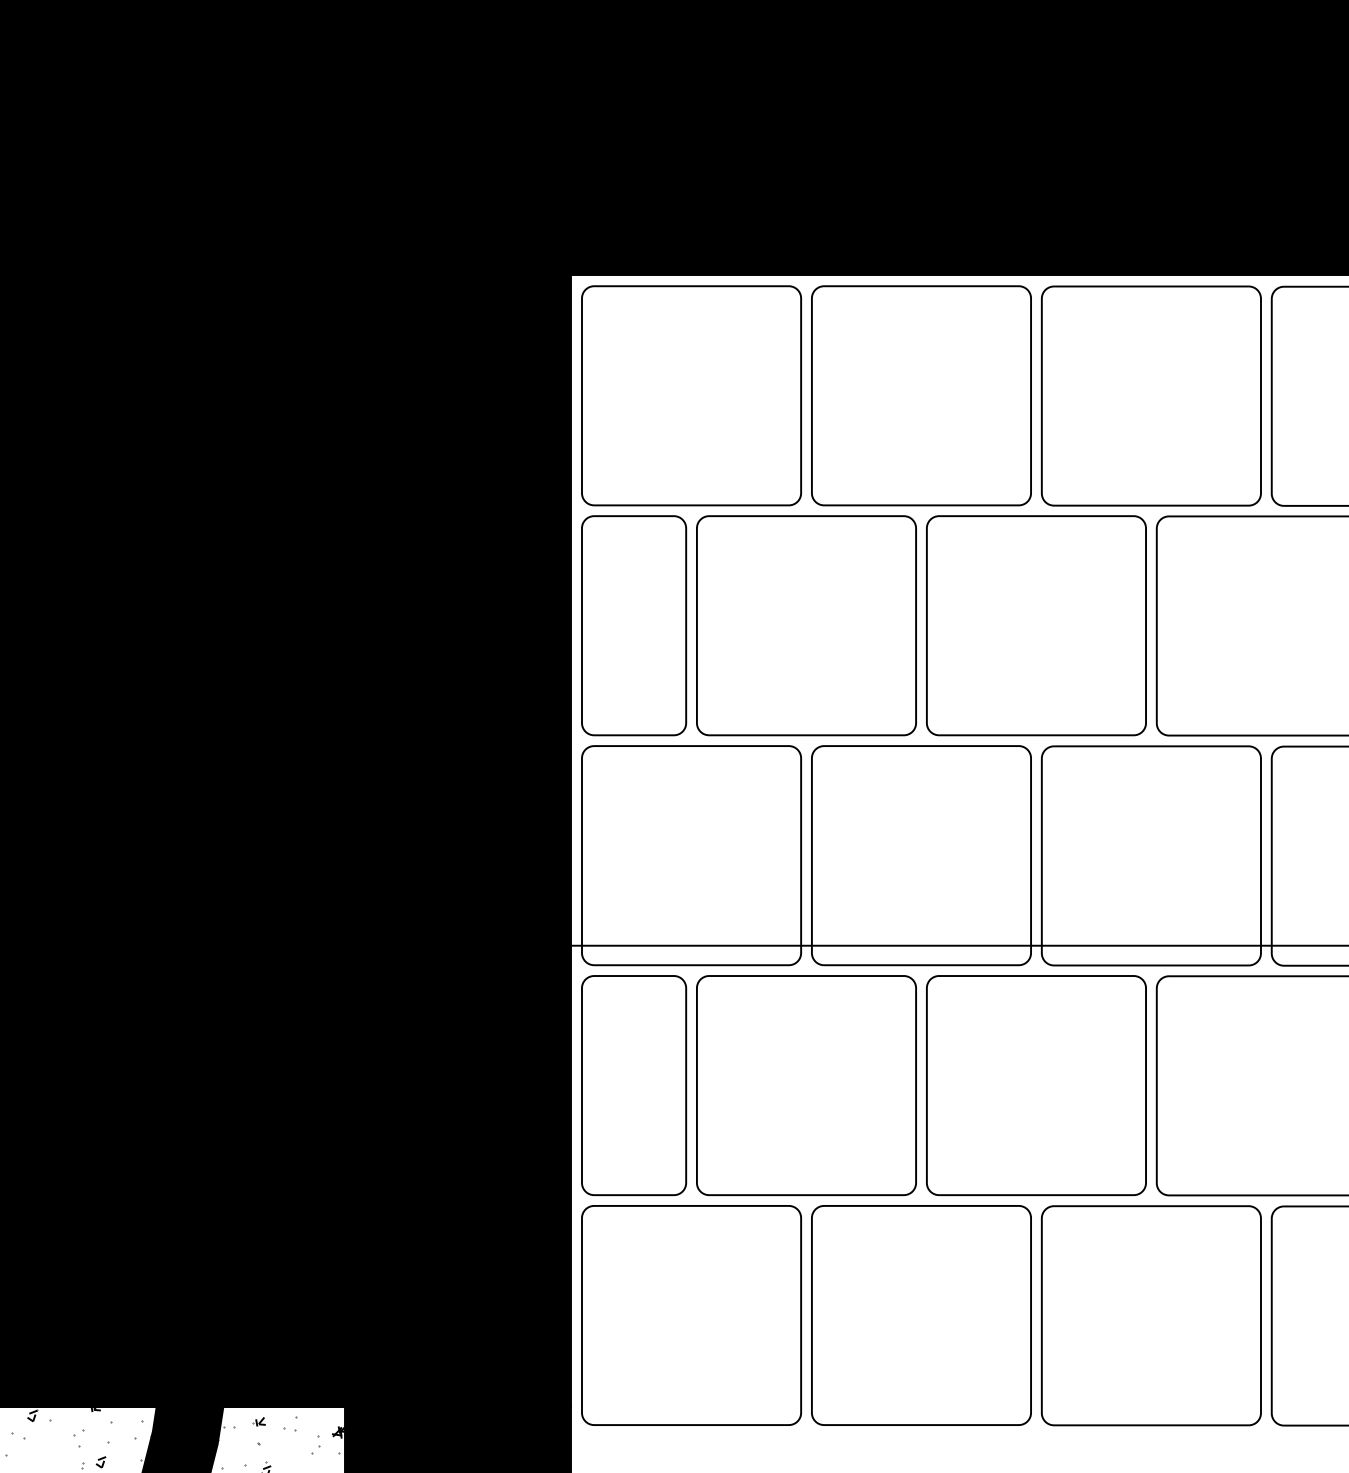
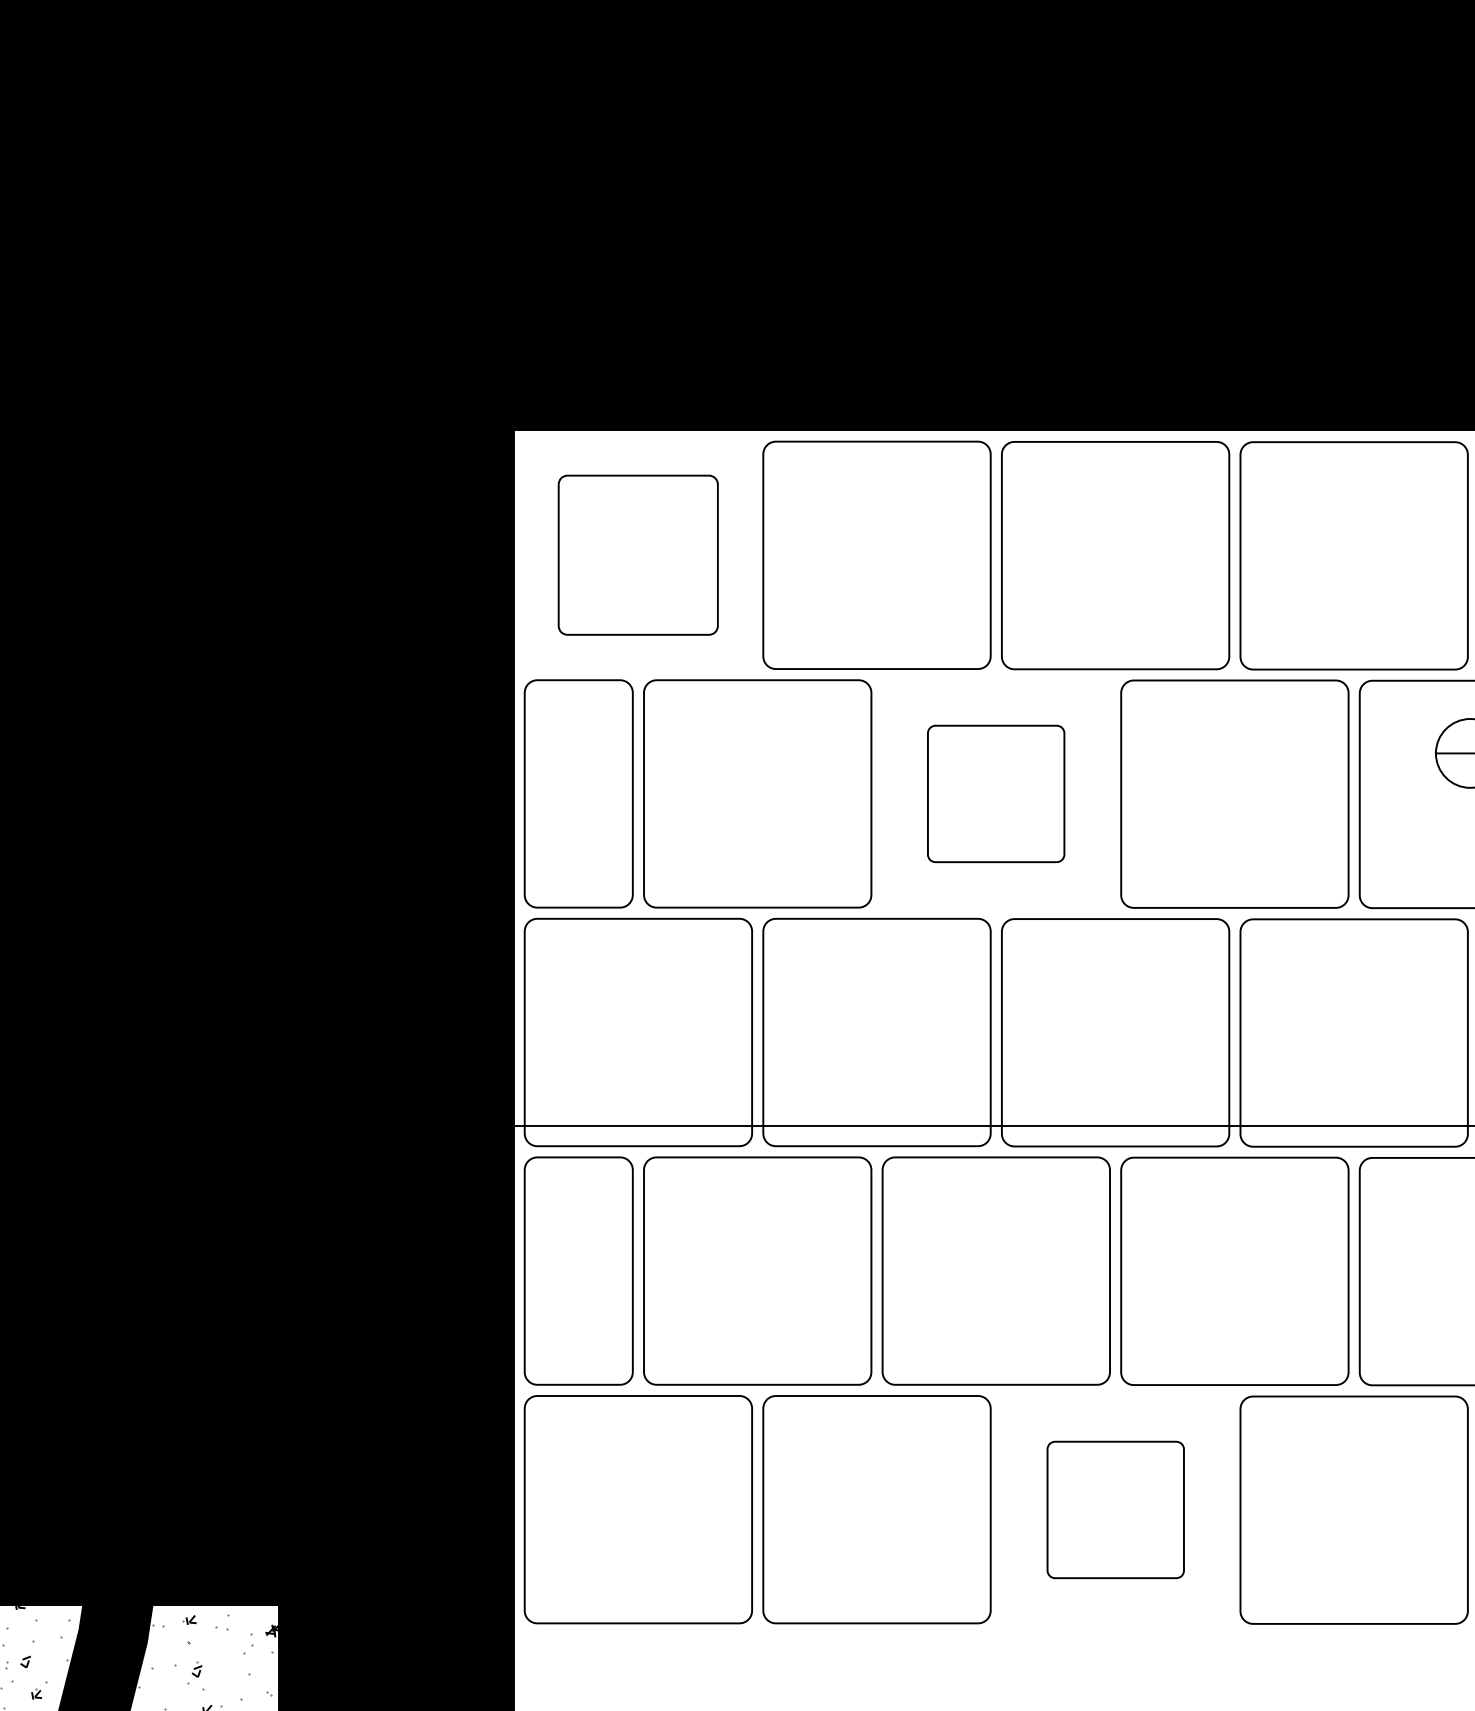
part: (690, 394) -> (637, 554), size x0.7
part: (1035, 625) -> (995, 793), size x0.6
part: (1151, 1315) -> (1115, 1509), size x0.6

